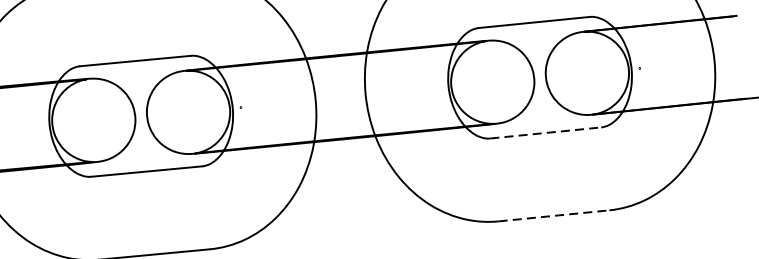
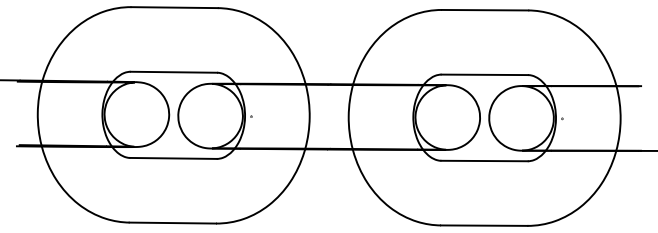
line: (547, 133) -> (485, 161), dashed -> solid
line: (554, 215) -> (484, 225), dashed -> solid

